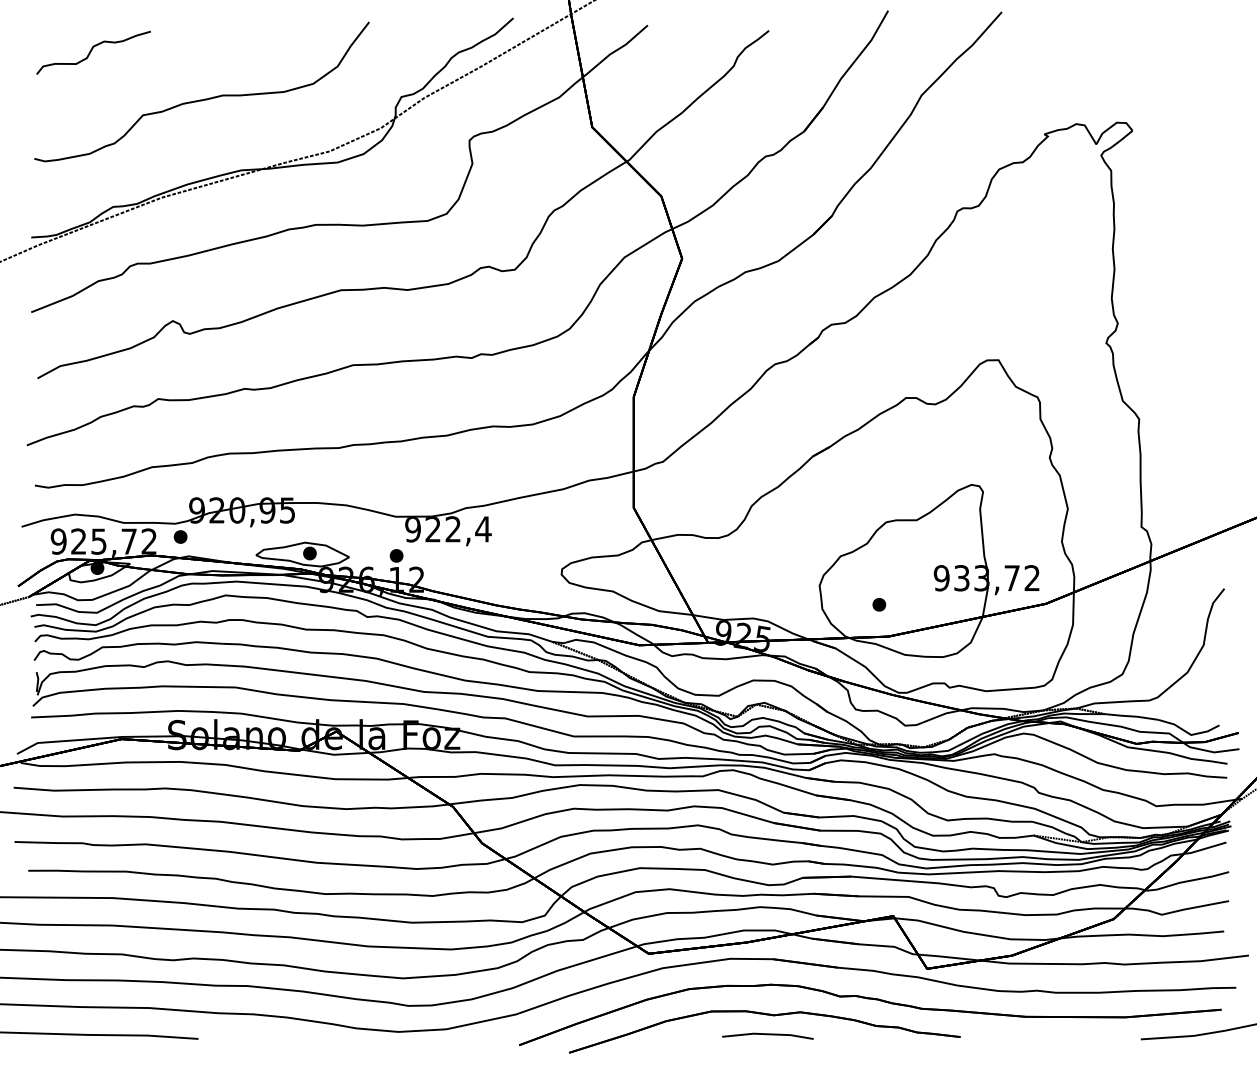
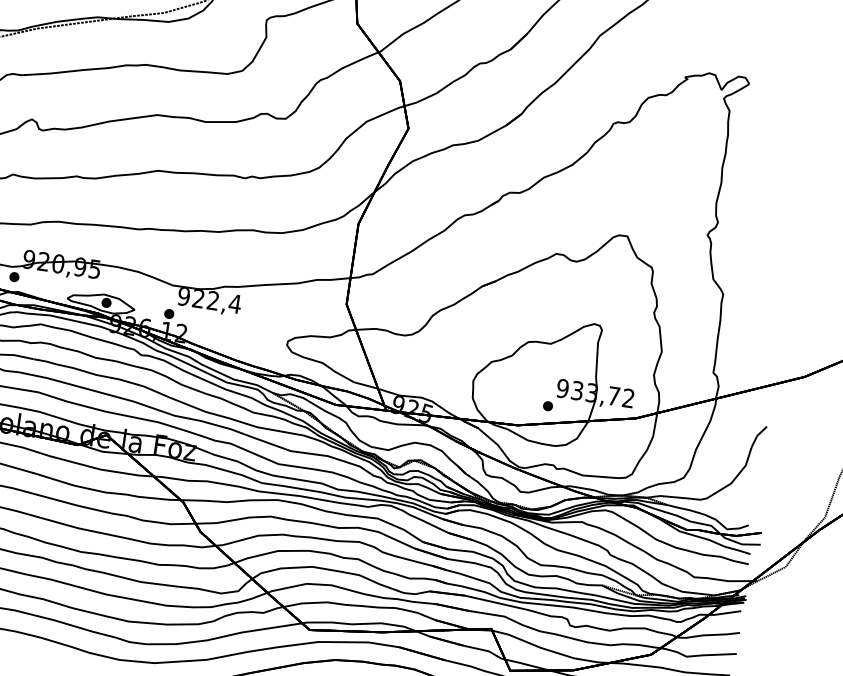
part: (879, 604) -> (548, 406), moved

